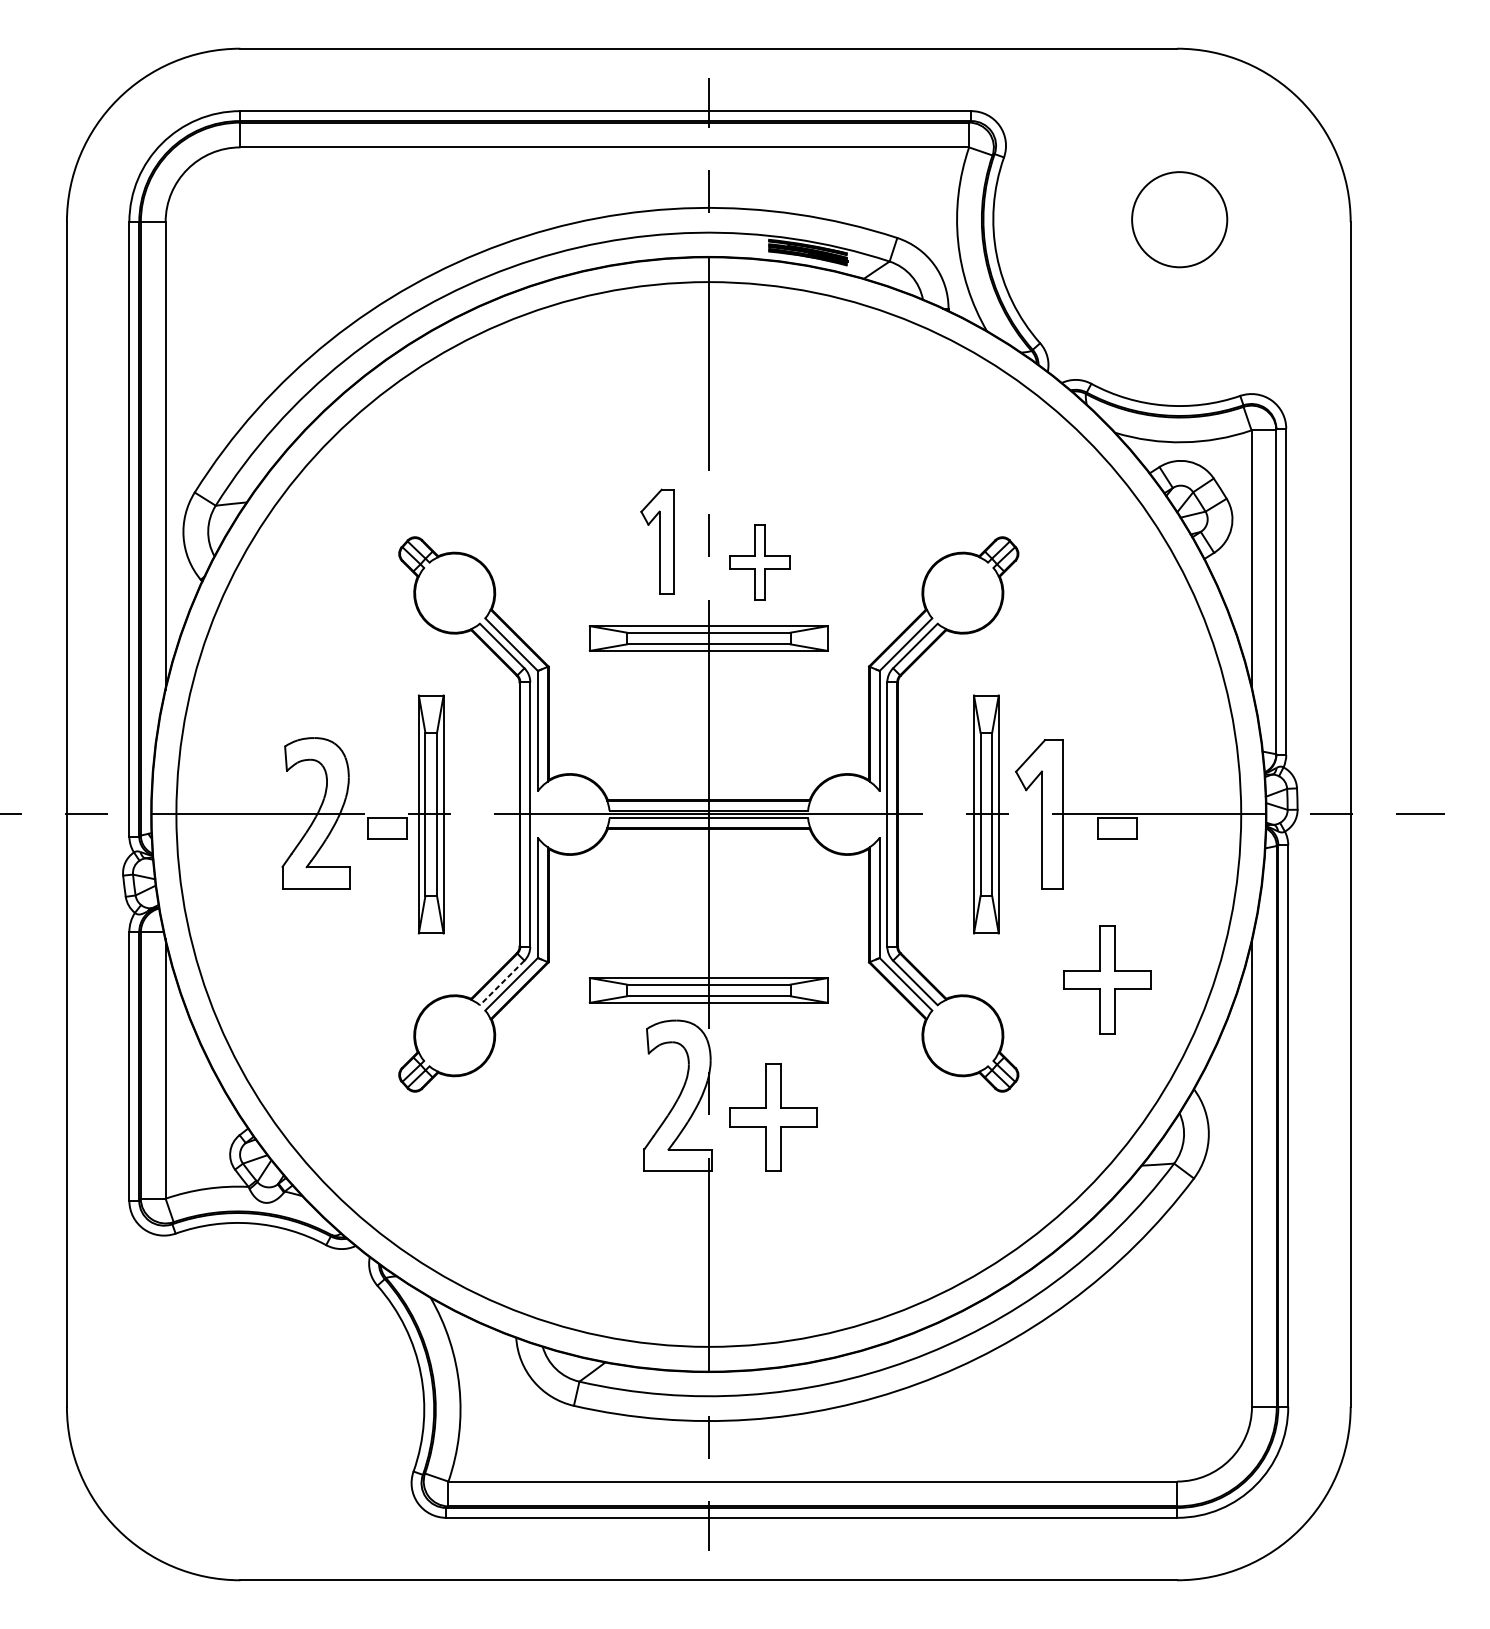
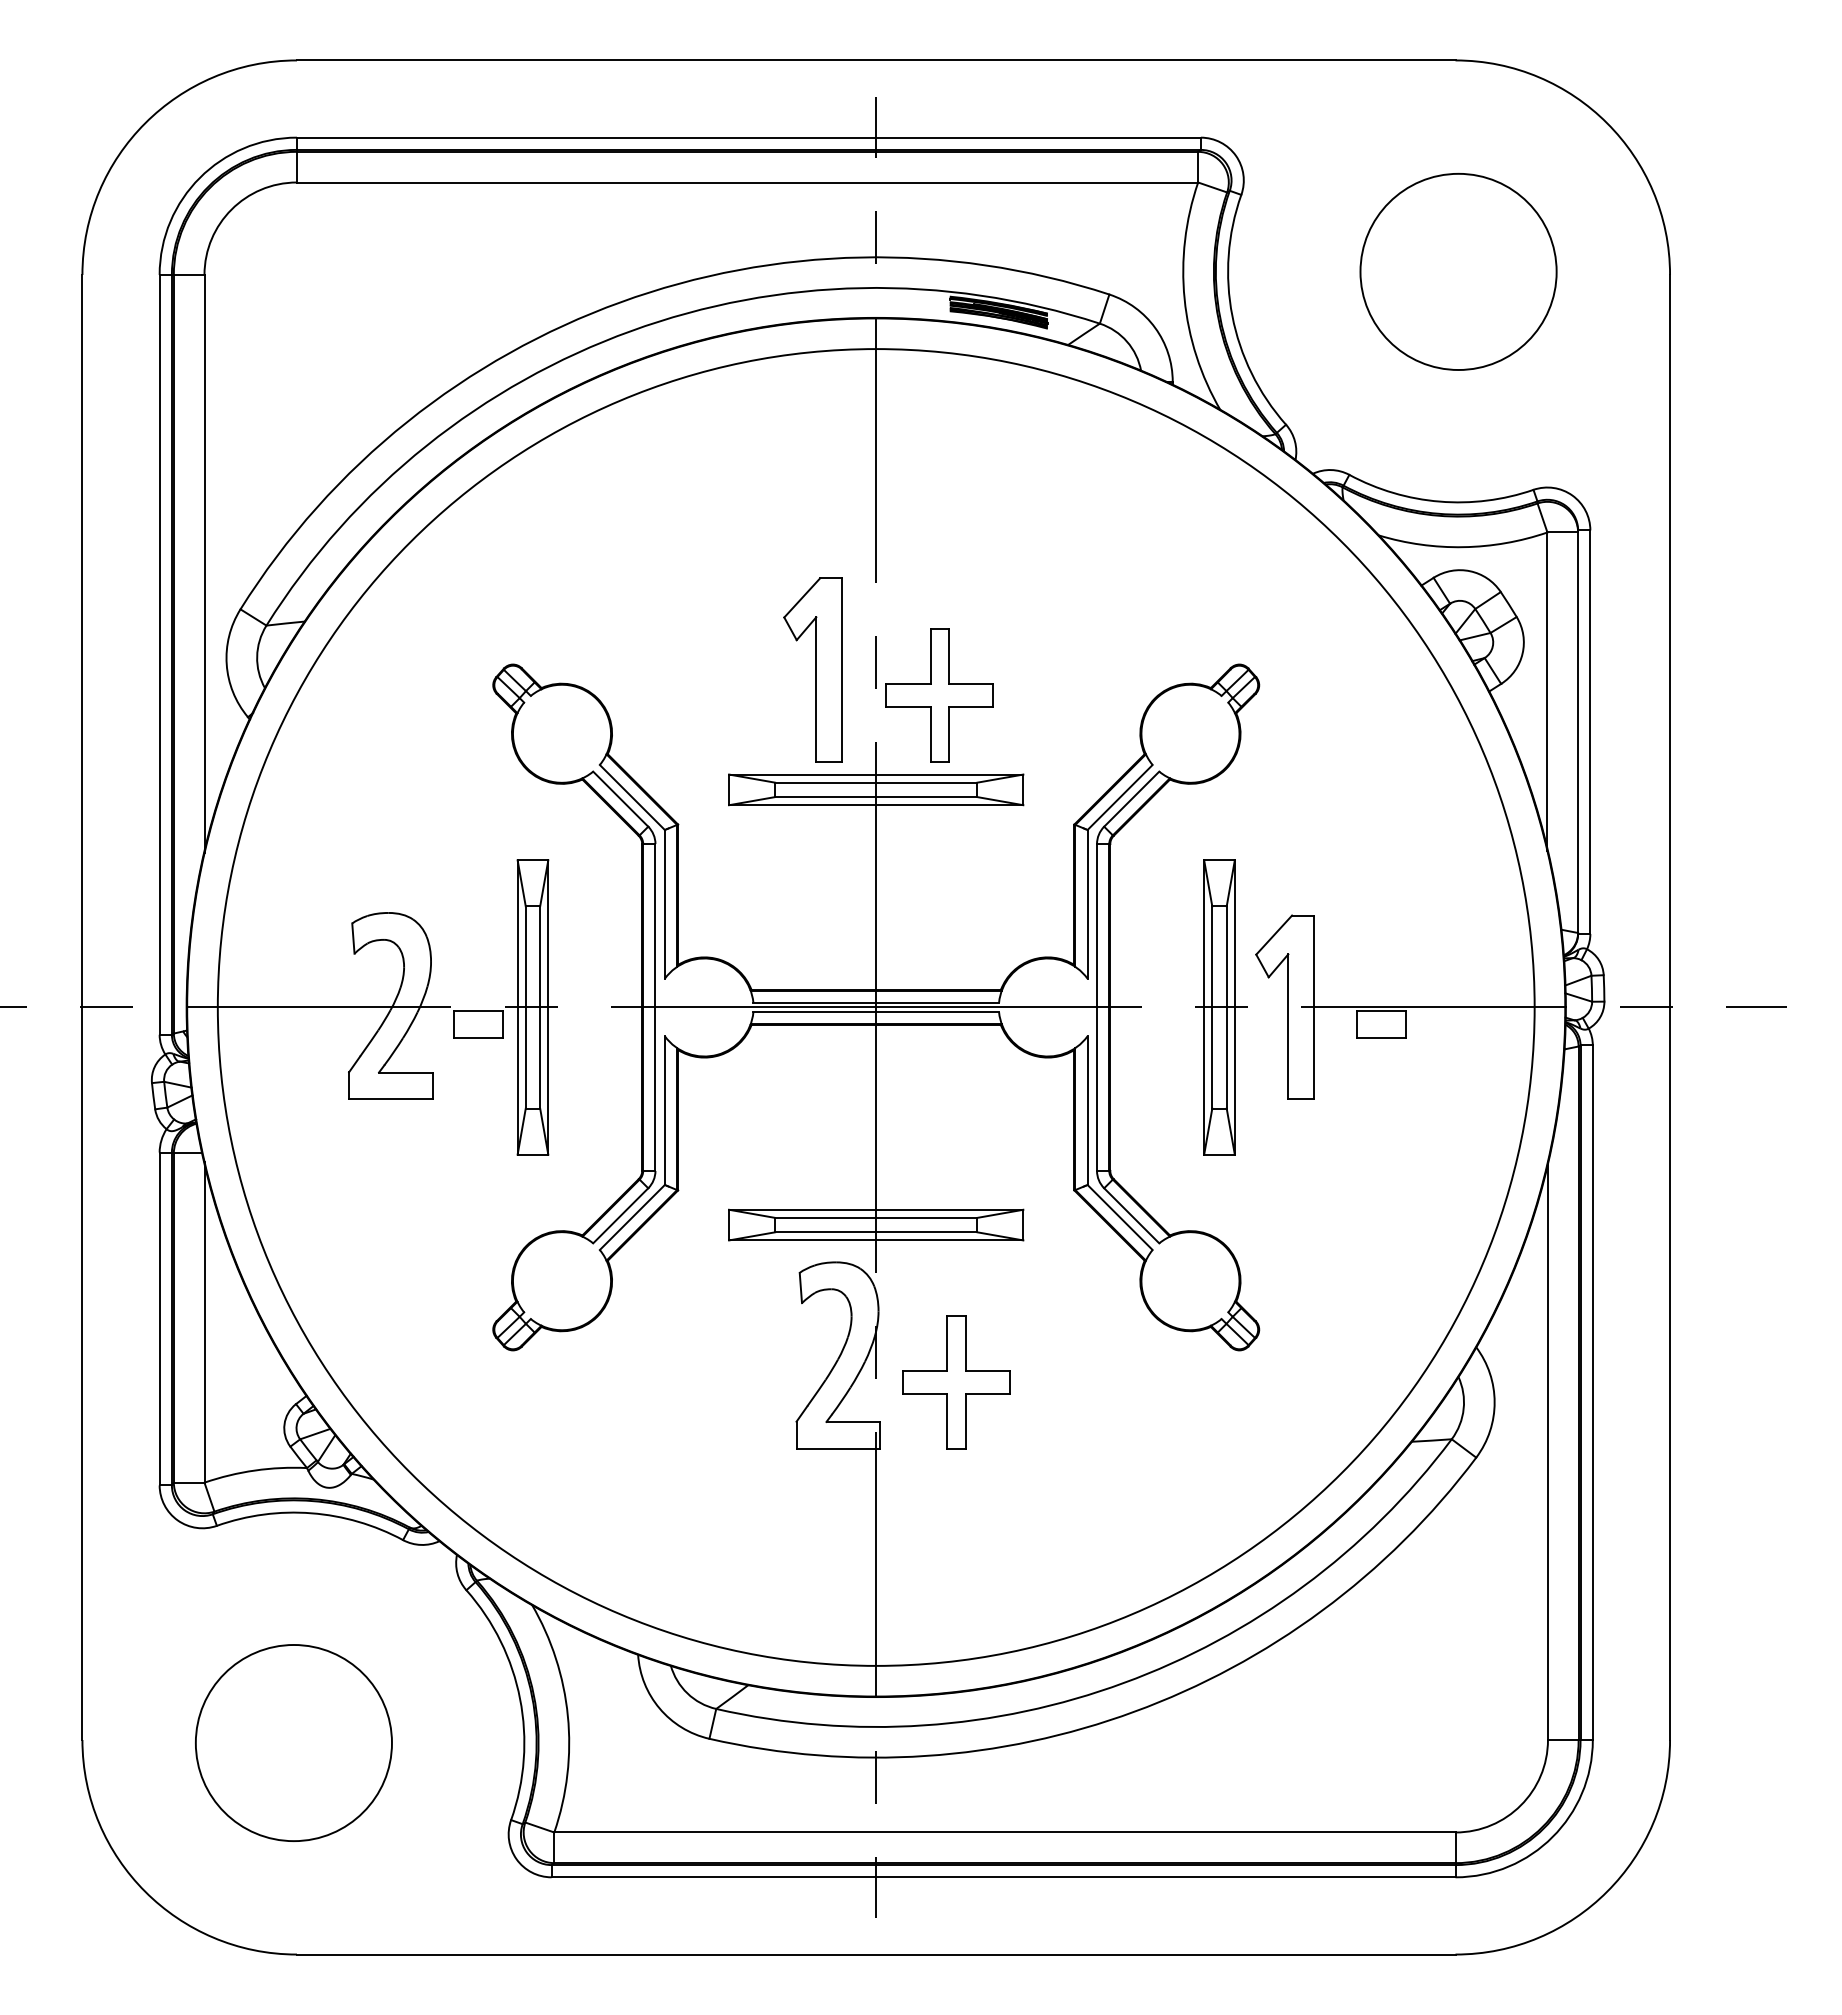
circle: (1179, 219) -> (1458, 271), size x1.67
part: (657, 541) -> (812, 669), size x1.43
part: (759, 562) -> (939, 695), size x1.43
part: (1107, 980) -> (1369, 1212), removed
line: (502, 982) -> (620, 1215), dashed -> solid
circle: (237, 1408) -> (293, 1742), added

